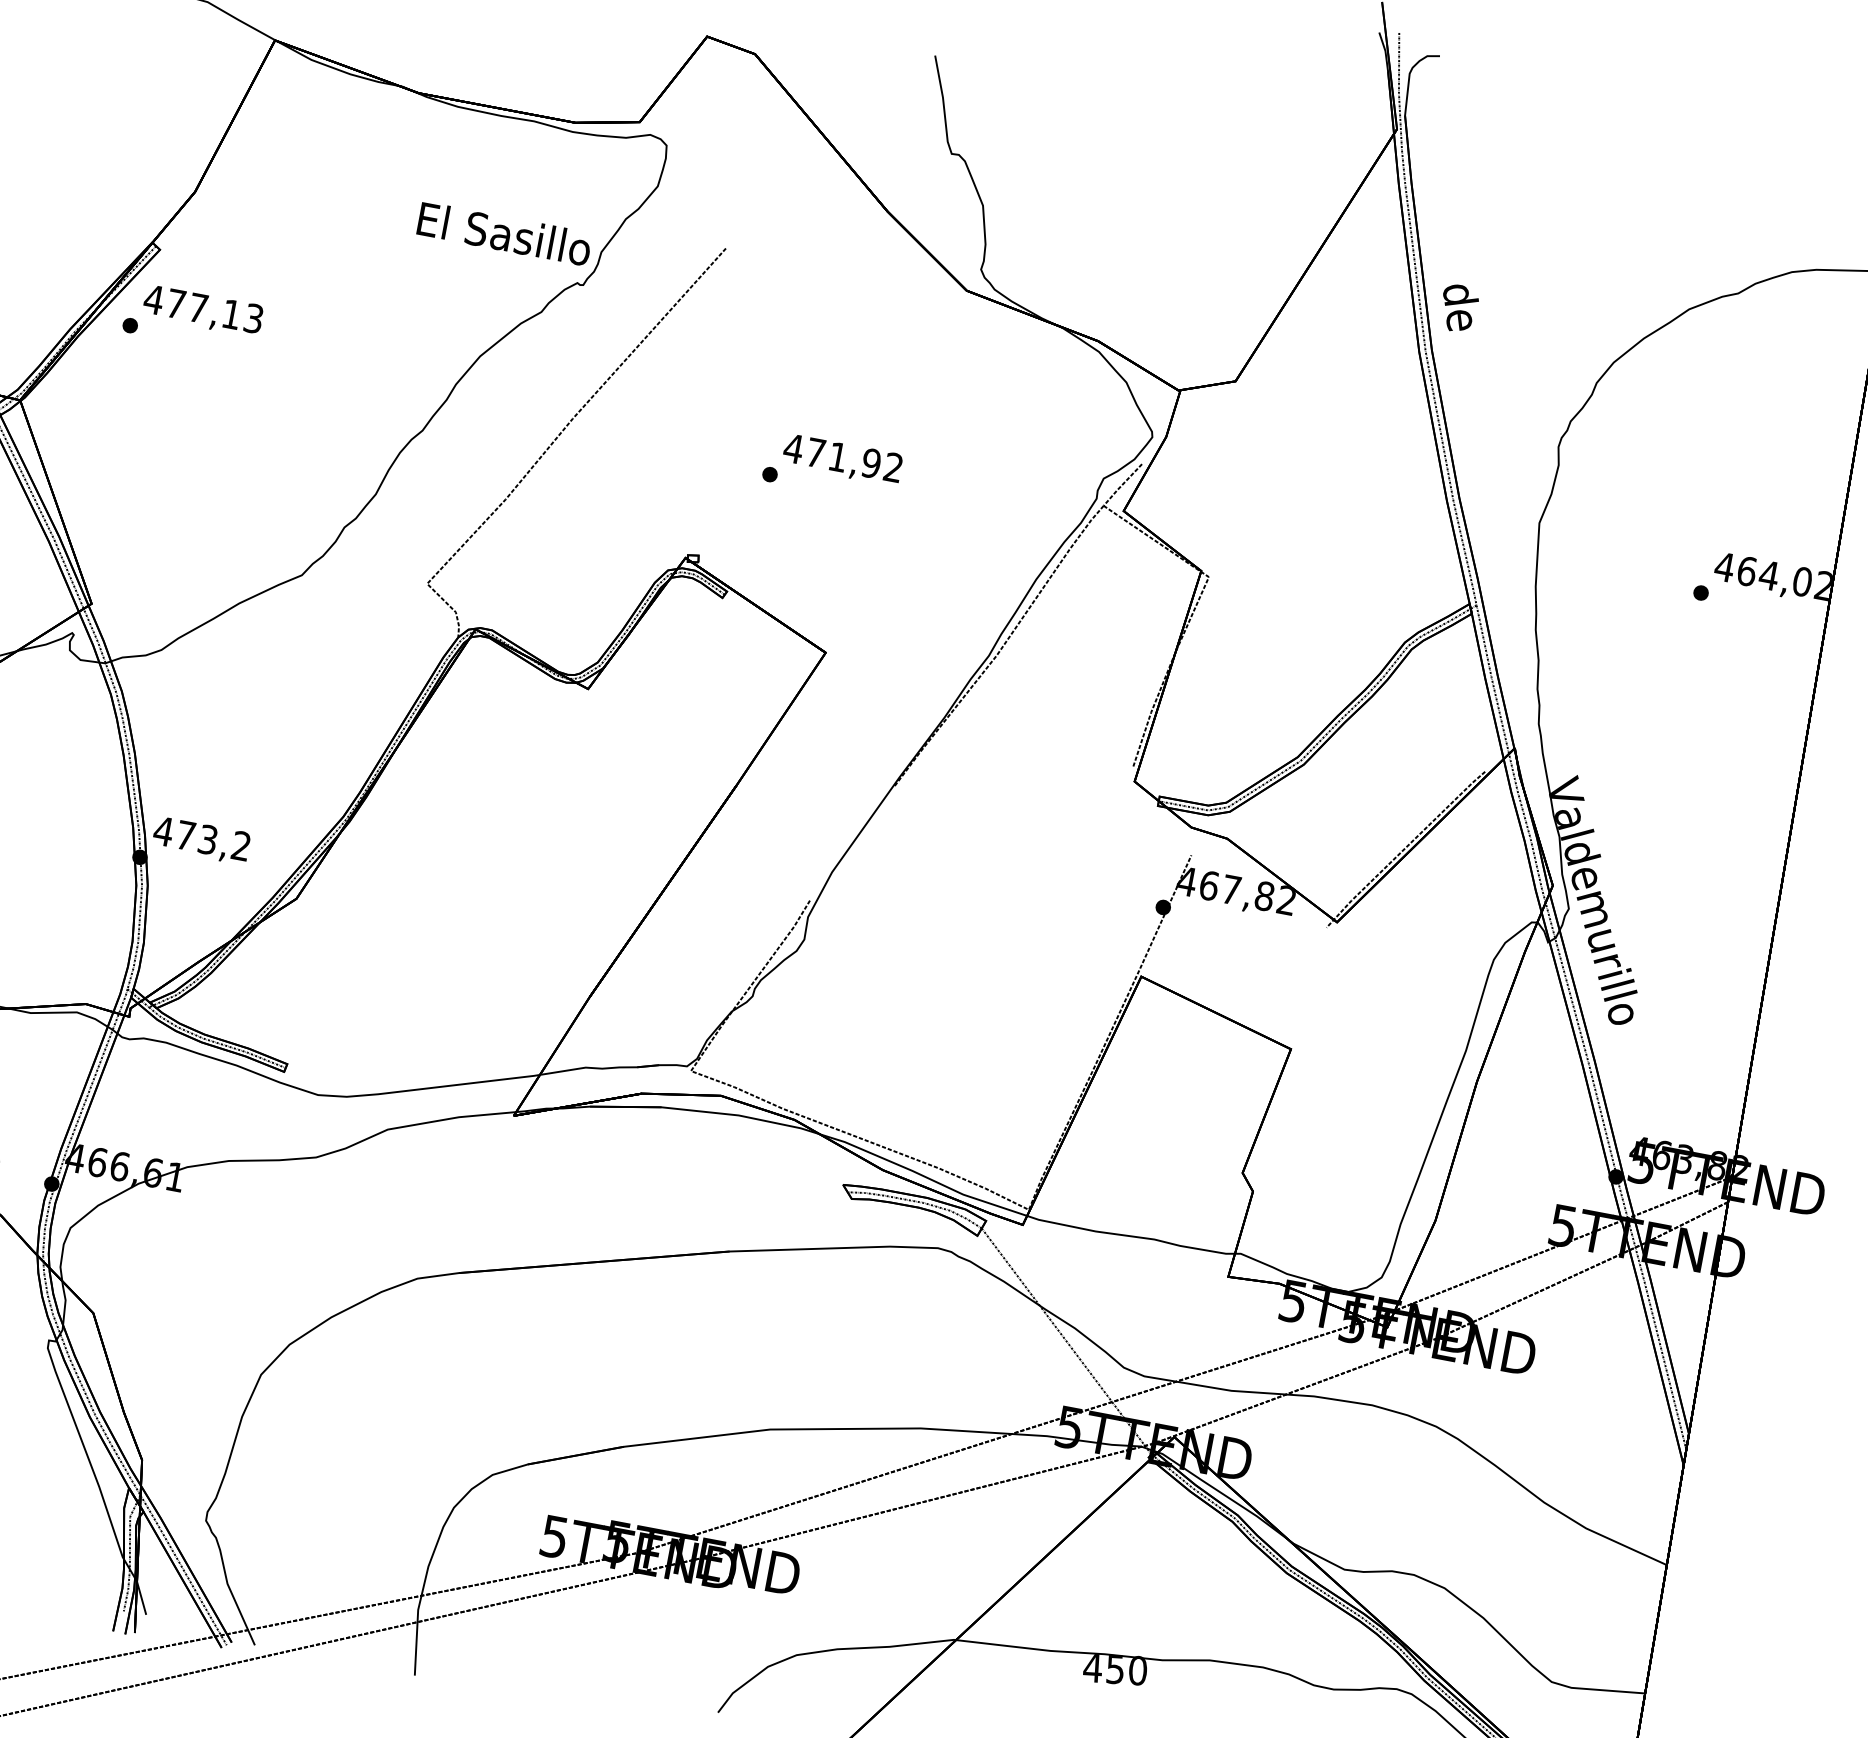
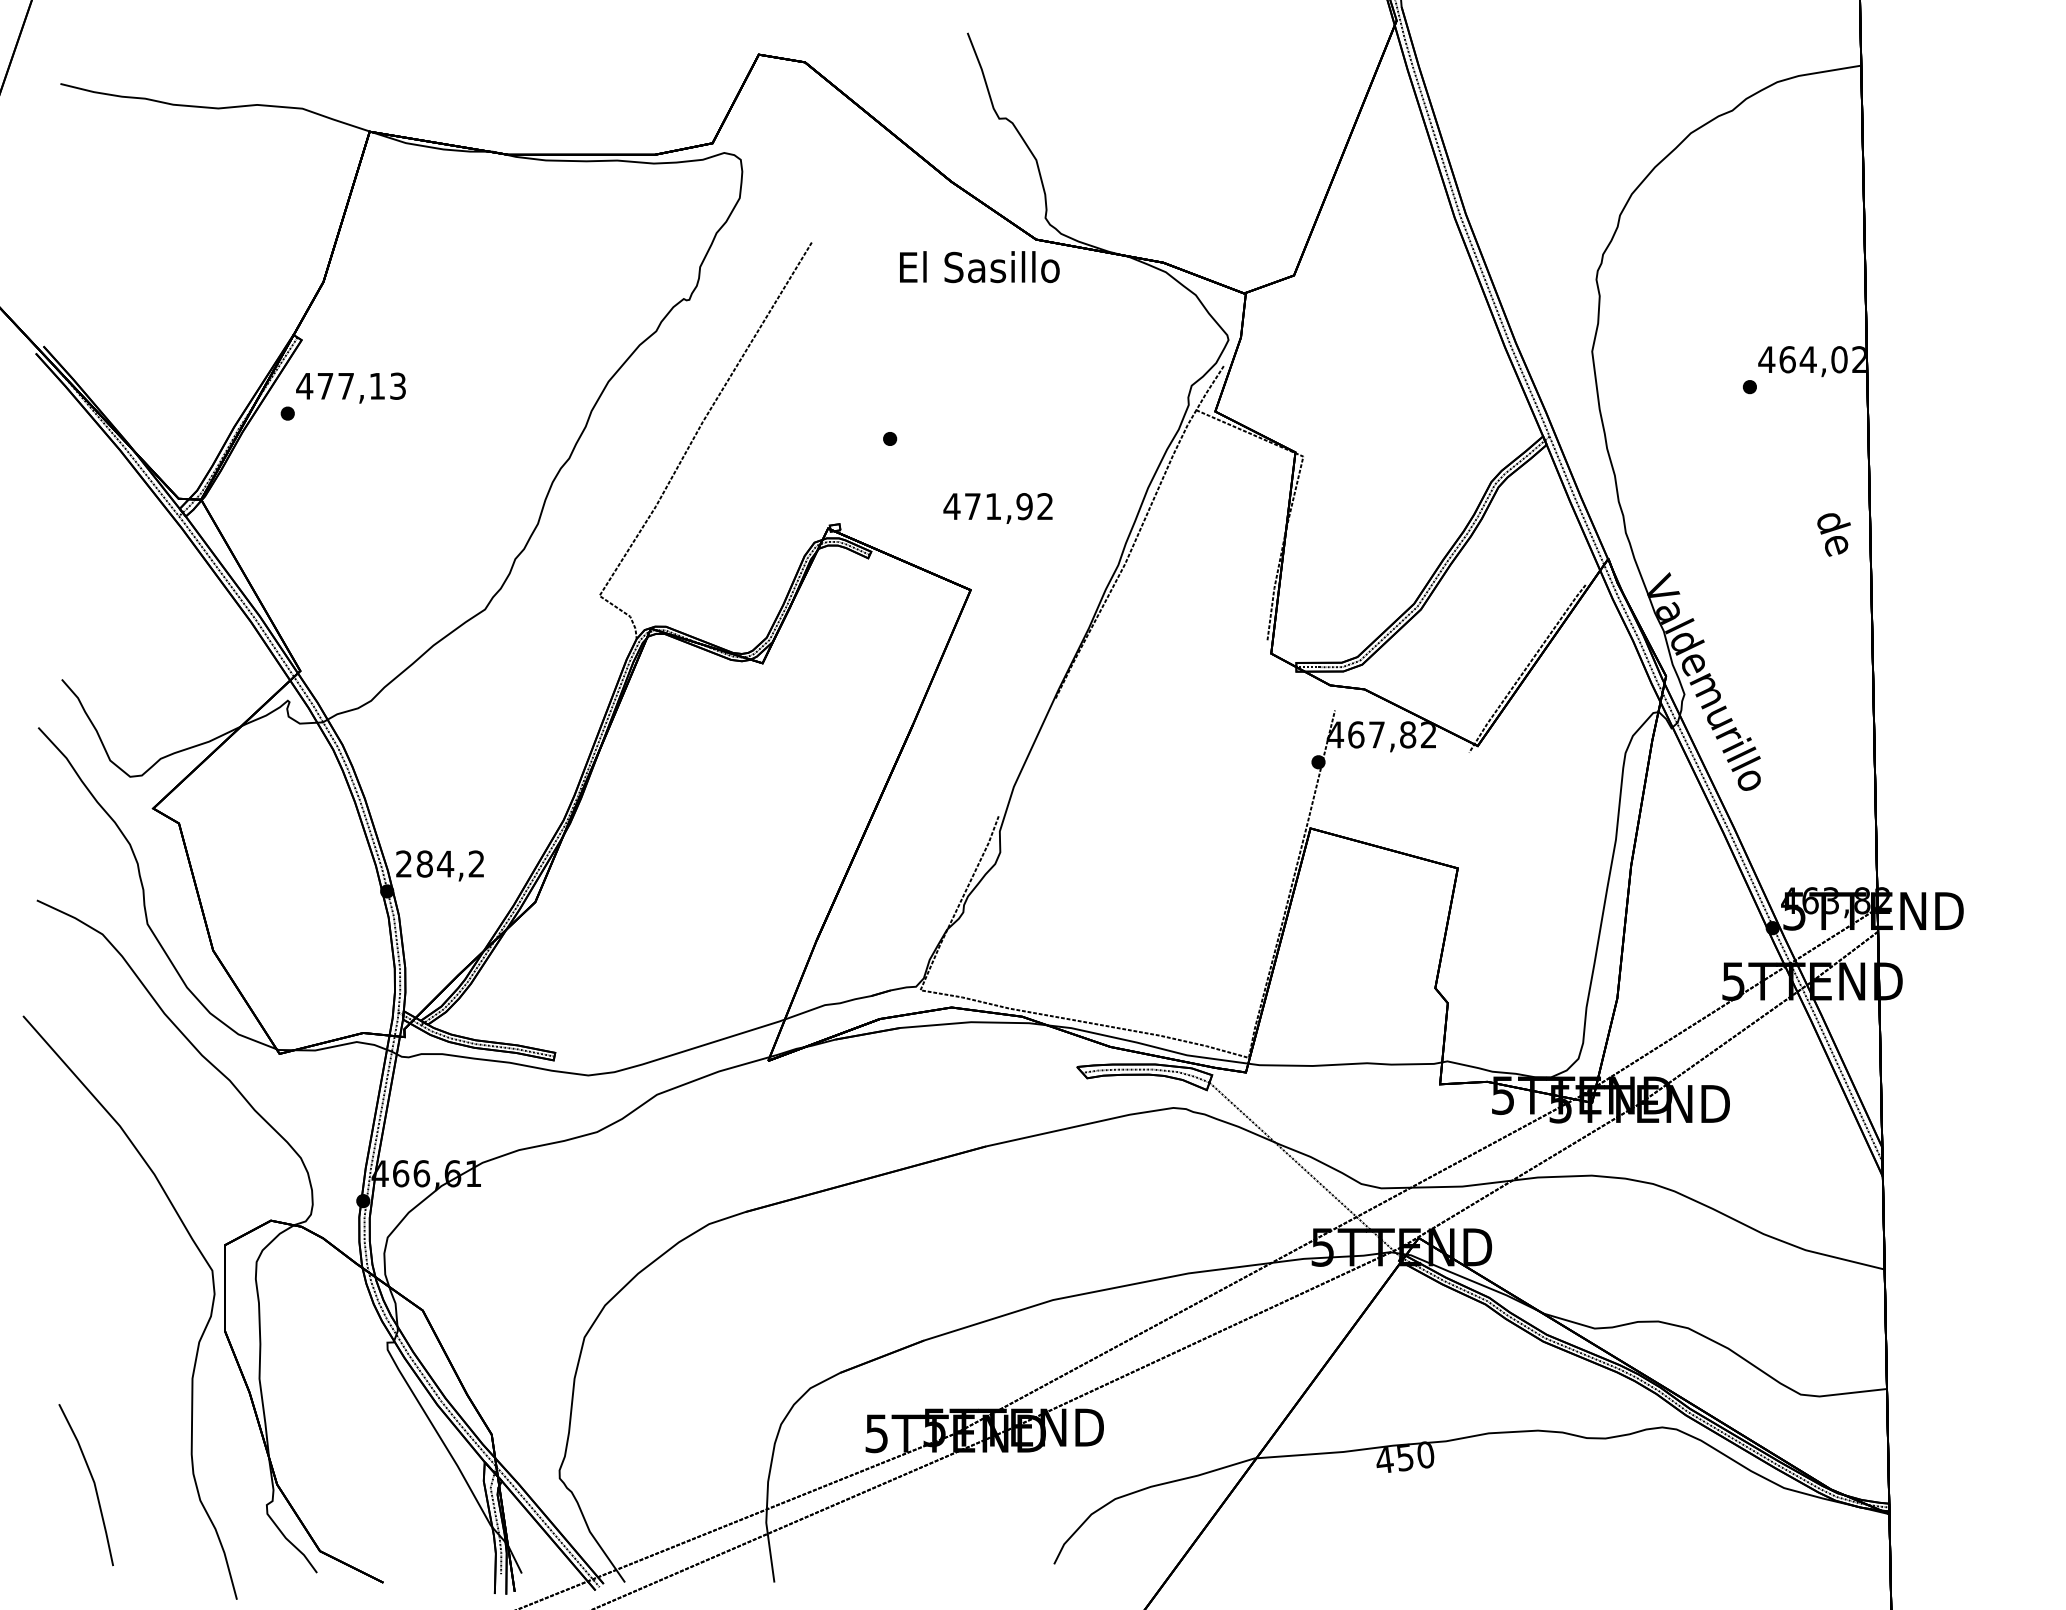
text: (504, 234) -> (979, 267), moved
text: (1458, 308) -> (1833, 534), moved
text: (841, 459) -> (997, 508), moved
text: (185, 834) -> (424, 863), 473,2 -> 284,2

